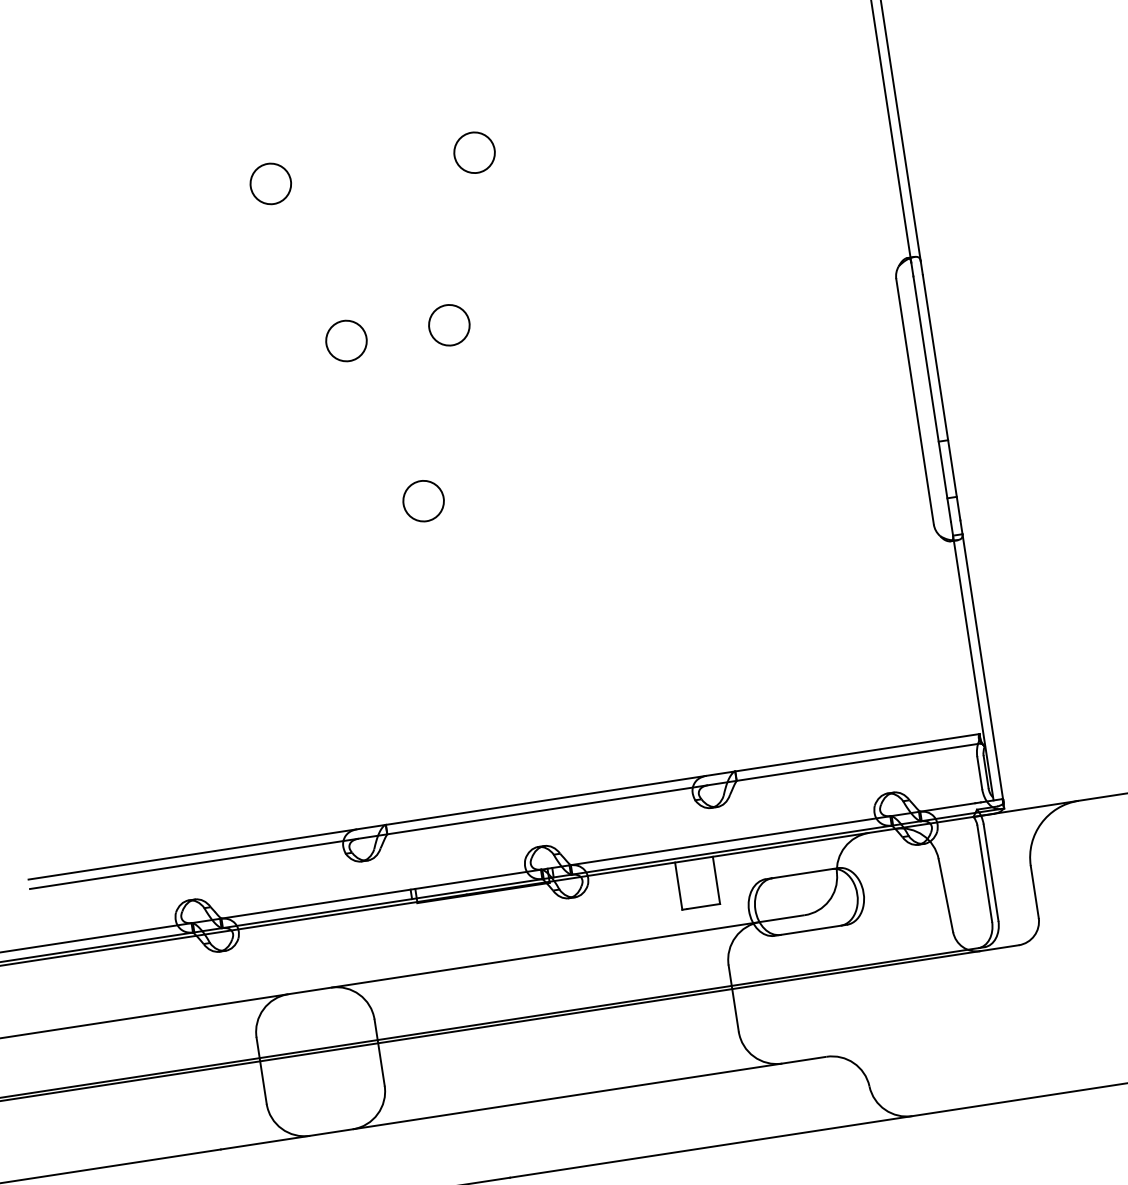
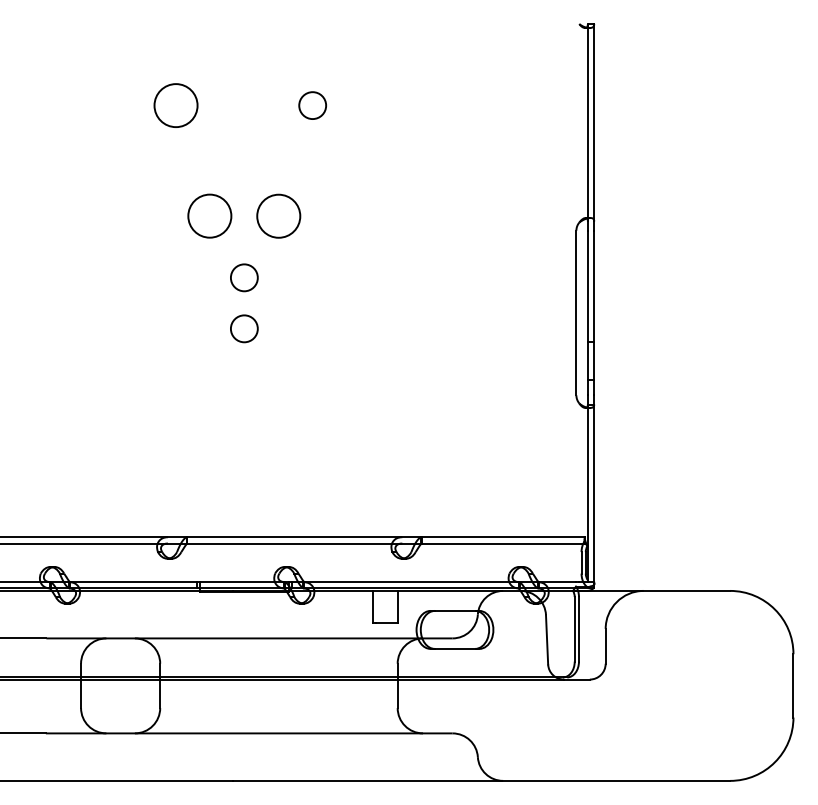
circle: (270, 183) -> (175, 105), size x1.6
circle: (448, 324) -> (278, 215), size x1.6
circle: (345, 340) -> (209, 215), size x1.6
circle: (412, 424) -> (244, 277), added

